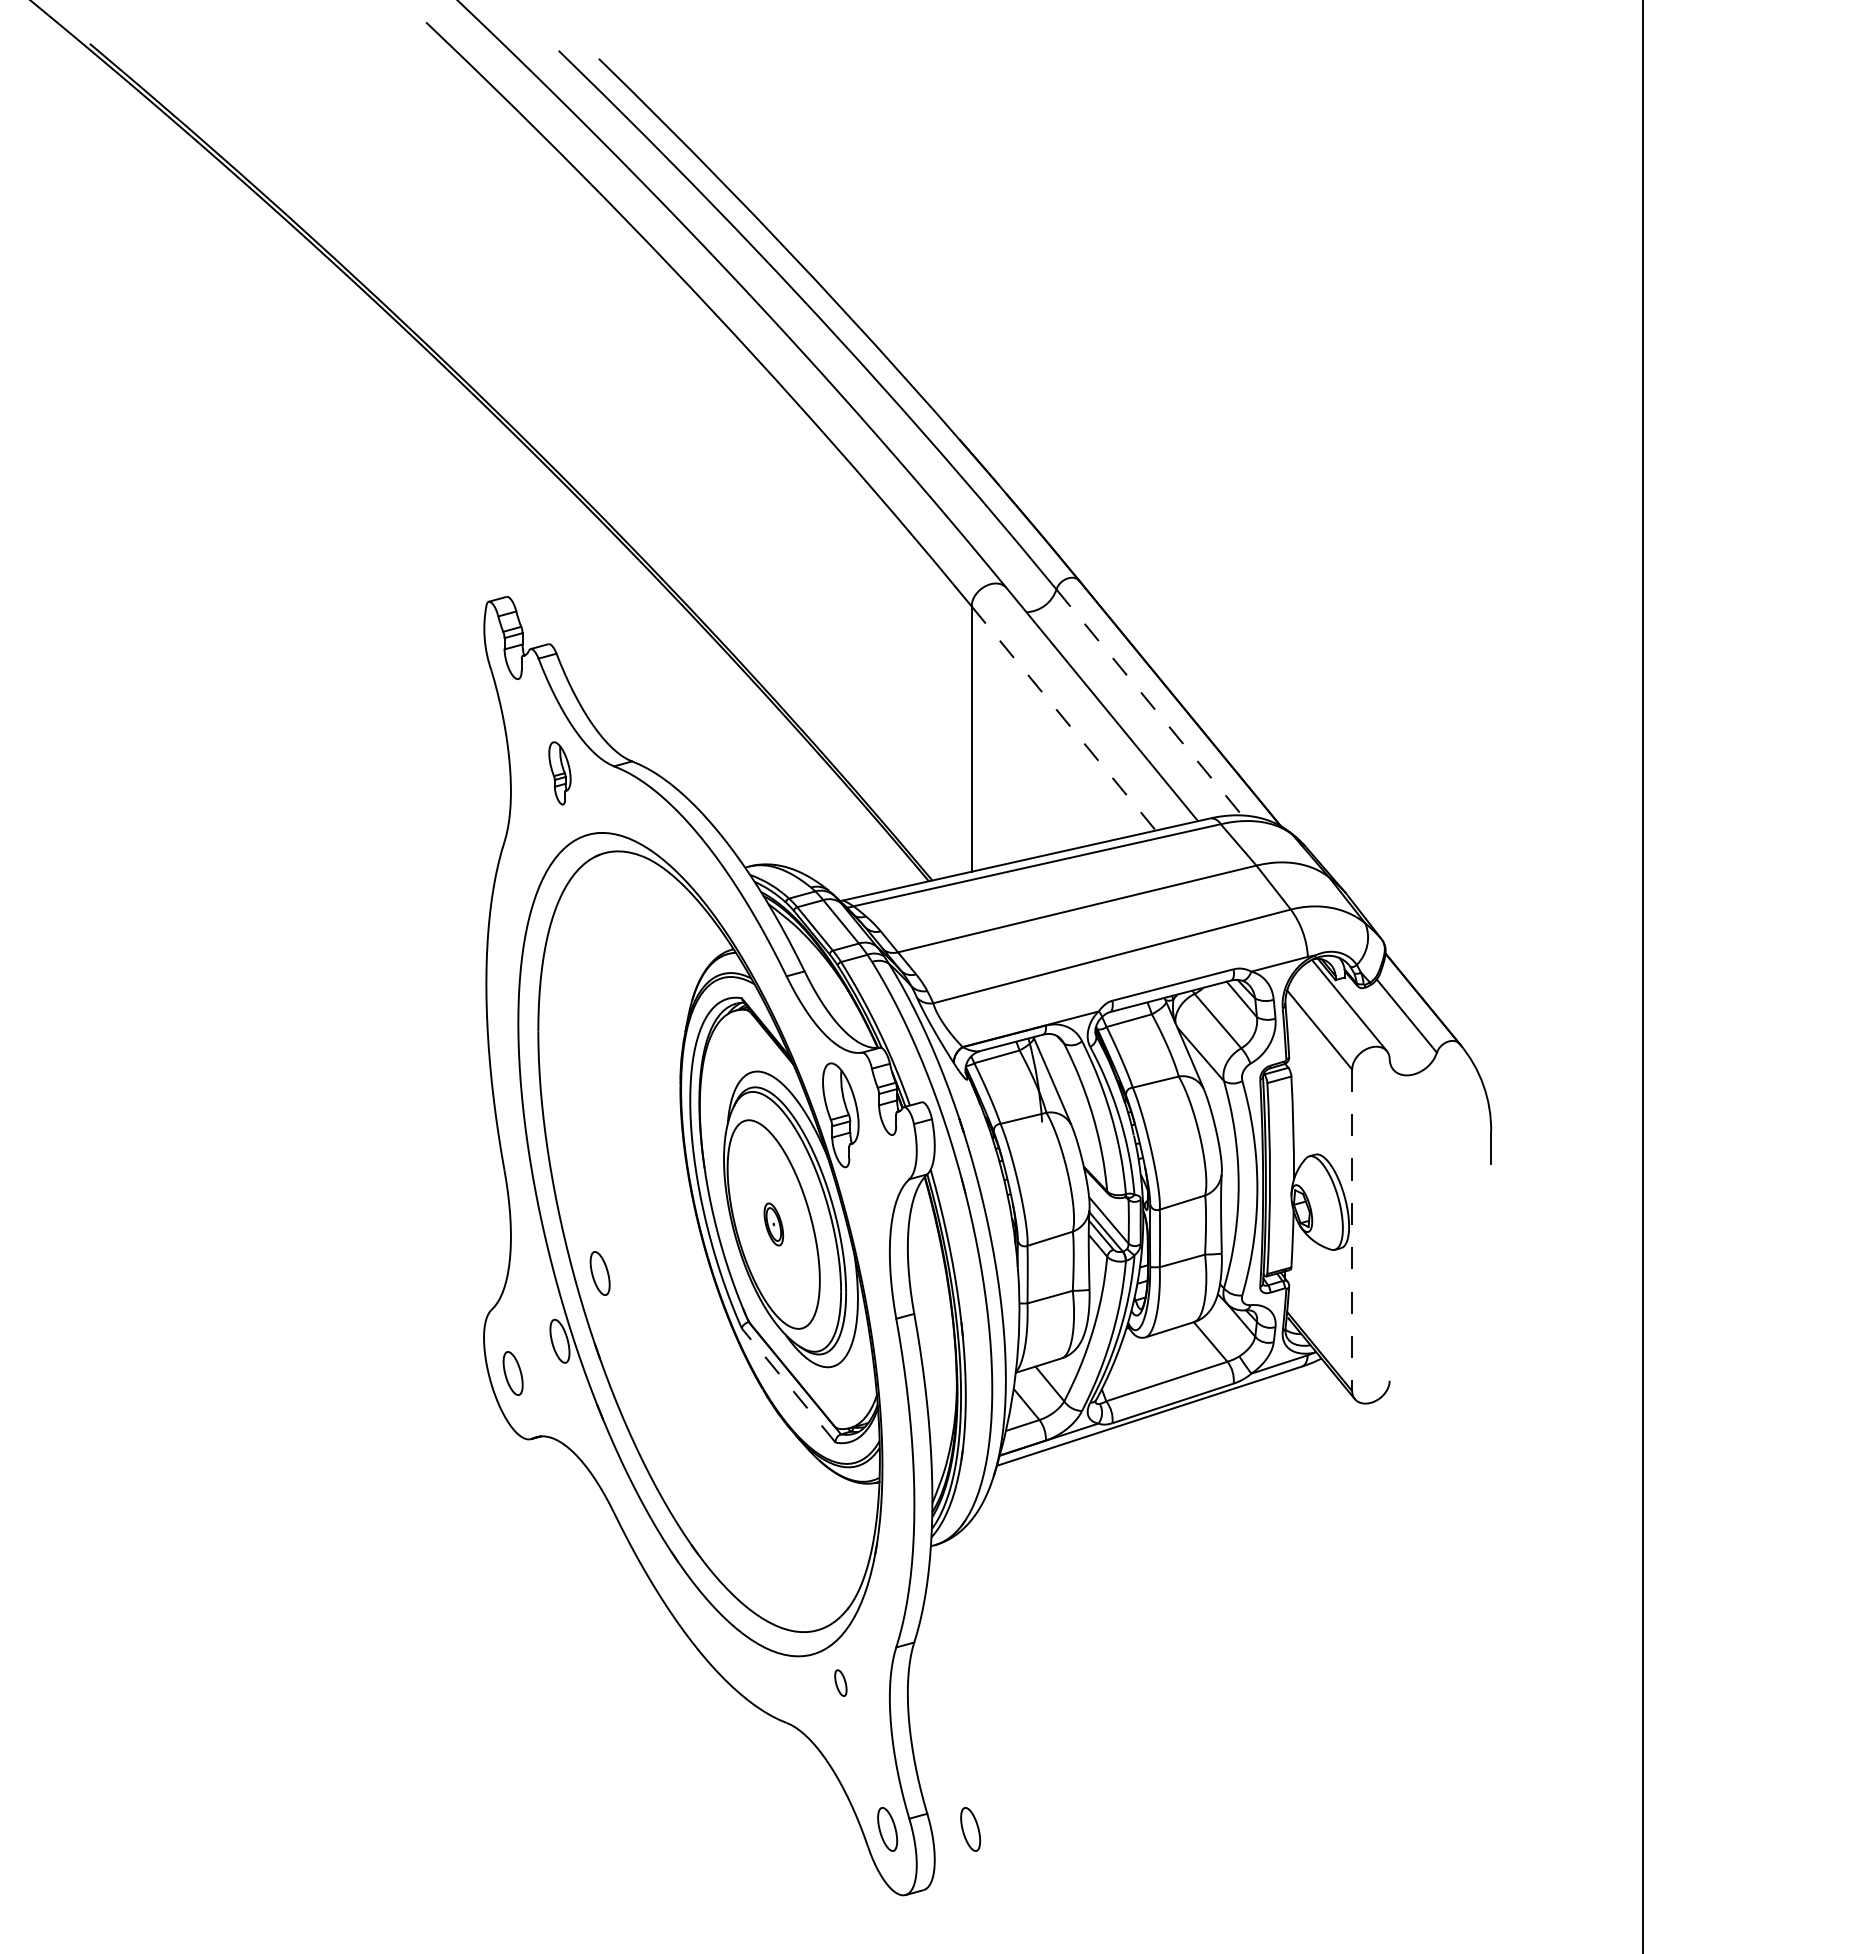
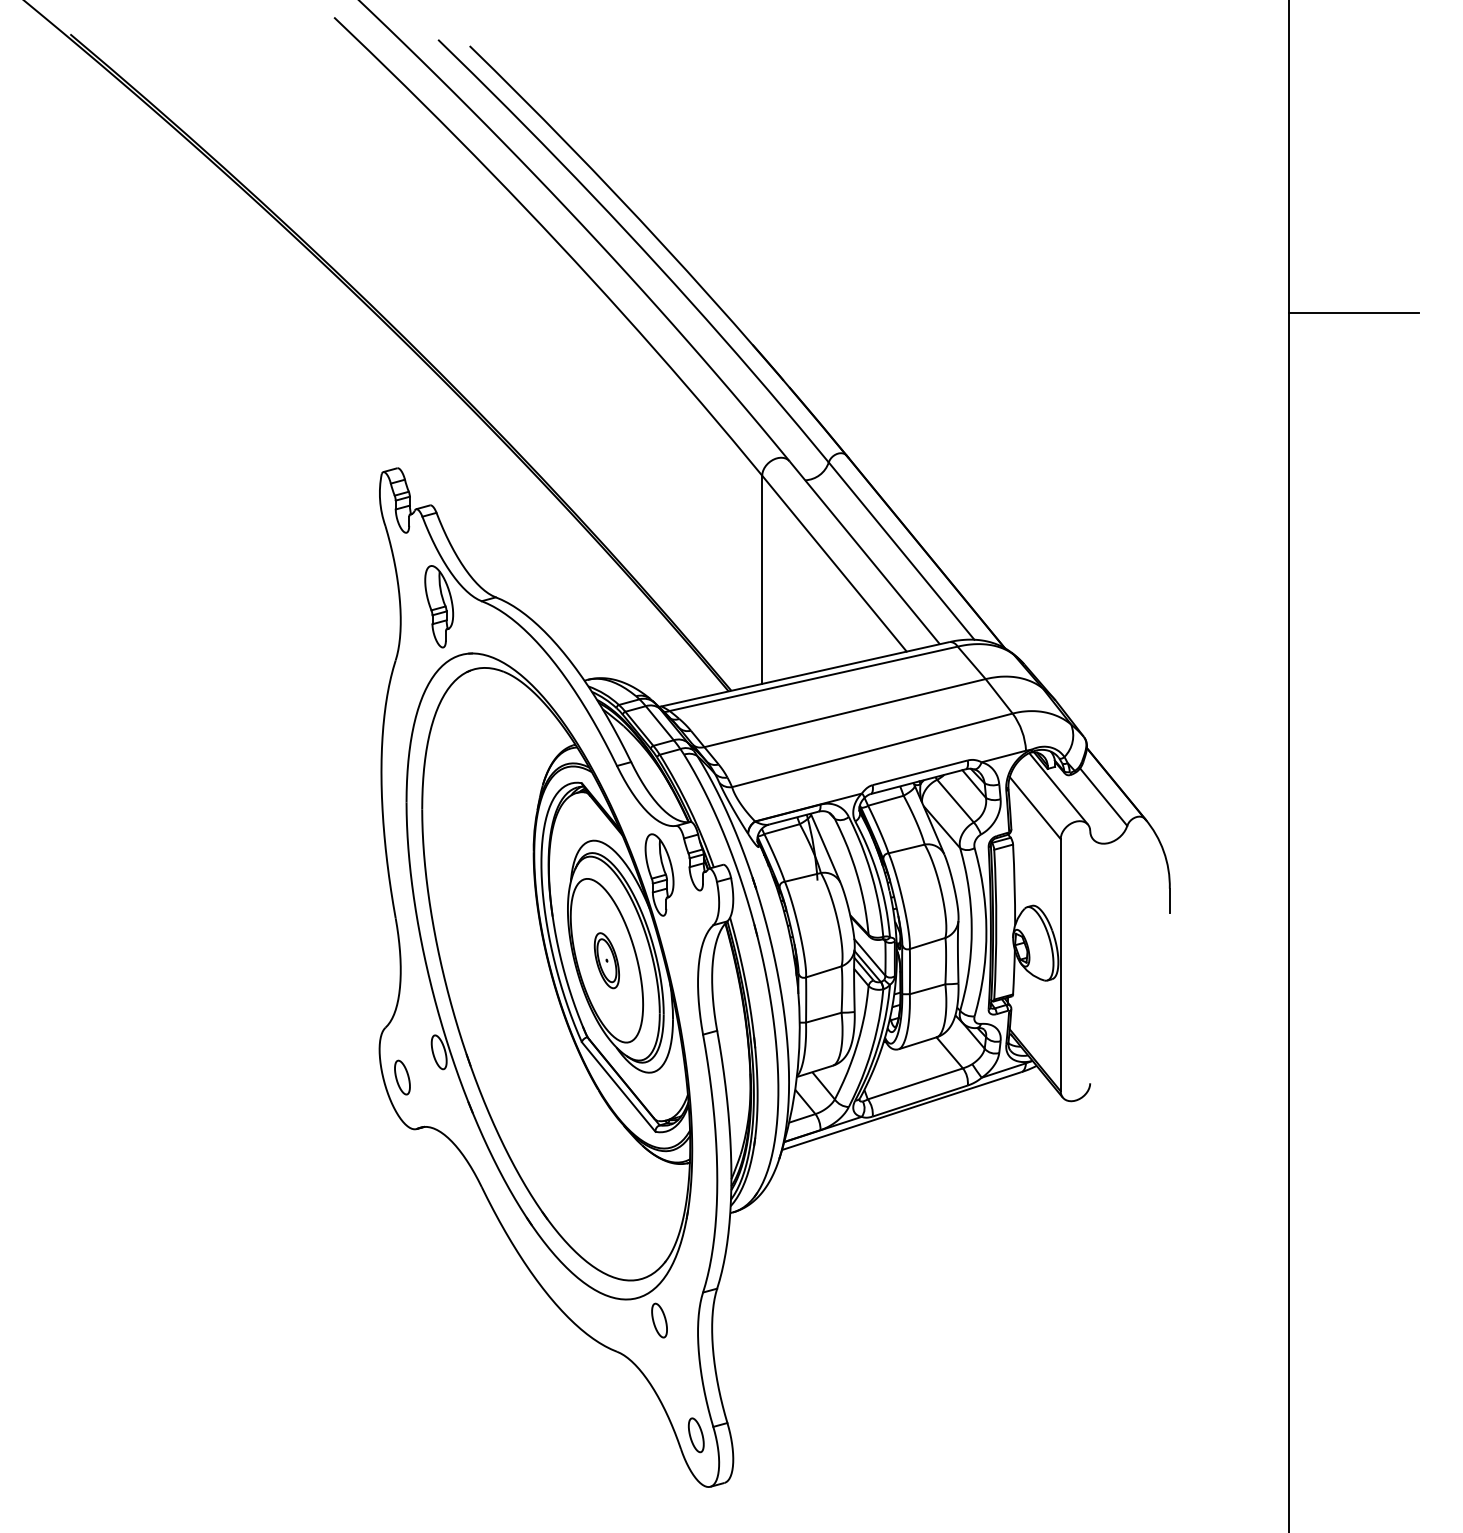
line: (1725, 399) -> (1353, 313), added
line: (1149, 702) -> (901, 551), dashed -> solid
line: (1064, 718) -> (835, 563), dashed -> solid
part: (559, 773) -> (438, 606), size x1.67
part: (773, 1224) -> (606, 960), size x1.67
line: (1352, 1230) -> (1061, 965), dashed -> solid
part: (599, 1273) -> (470, 999), removed
line: (788, 1385) -> (618, 1087), dashed -> solid
part: (840, 1682) -> (659, 1320), size x1.67
part: (970, 1829) -> (761, 1435), removed

